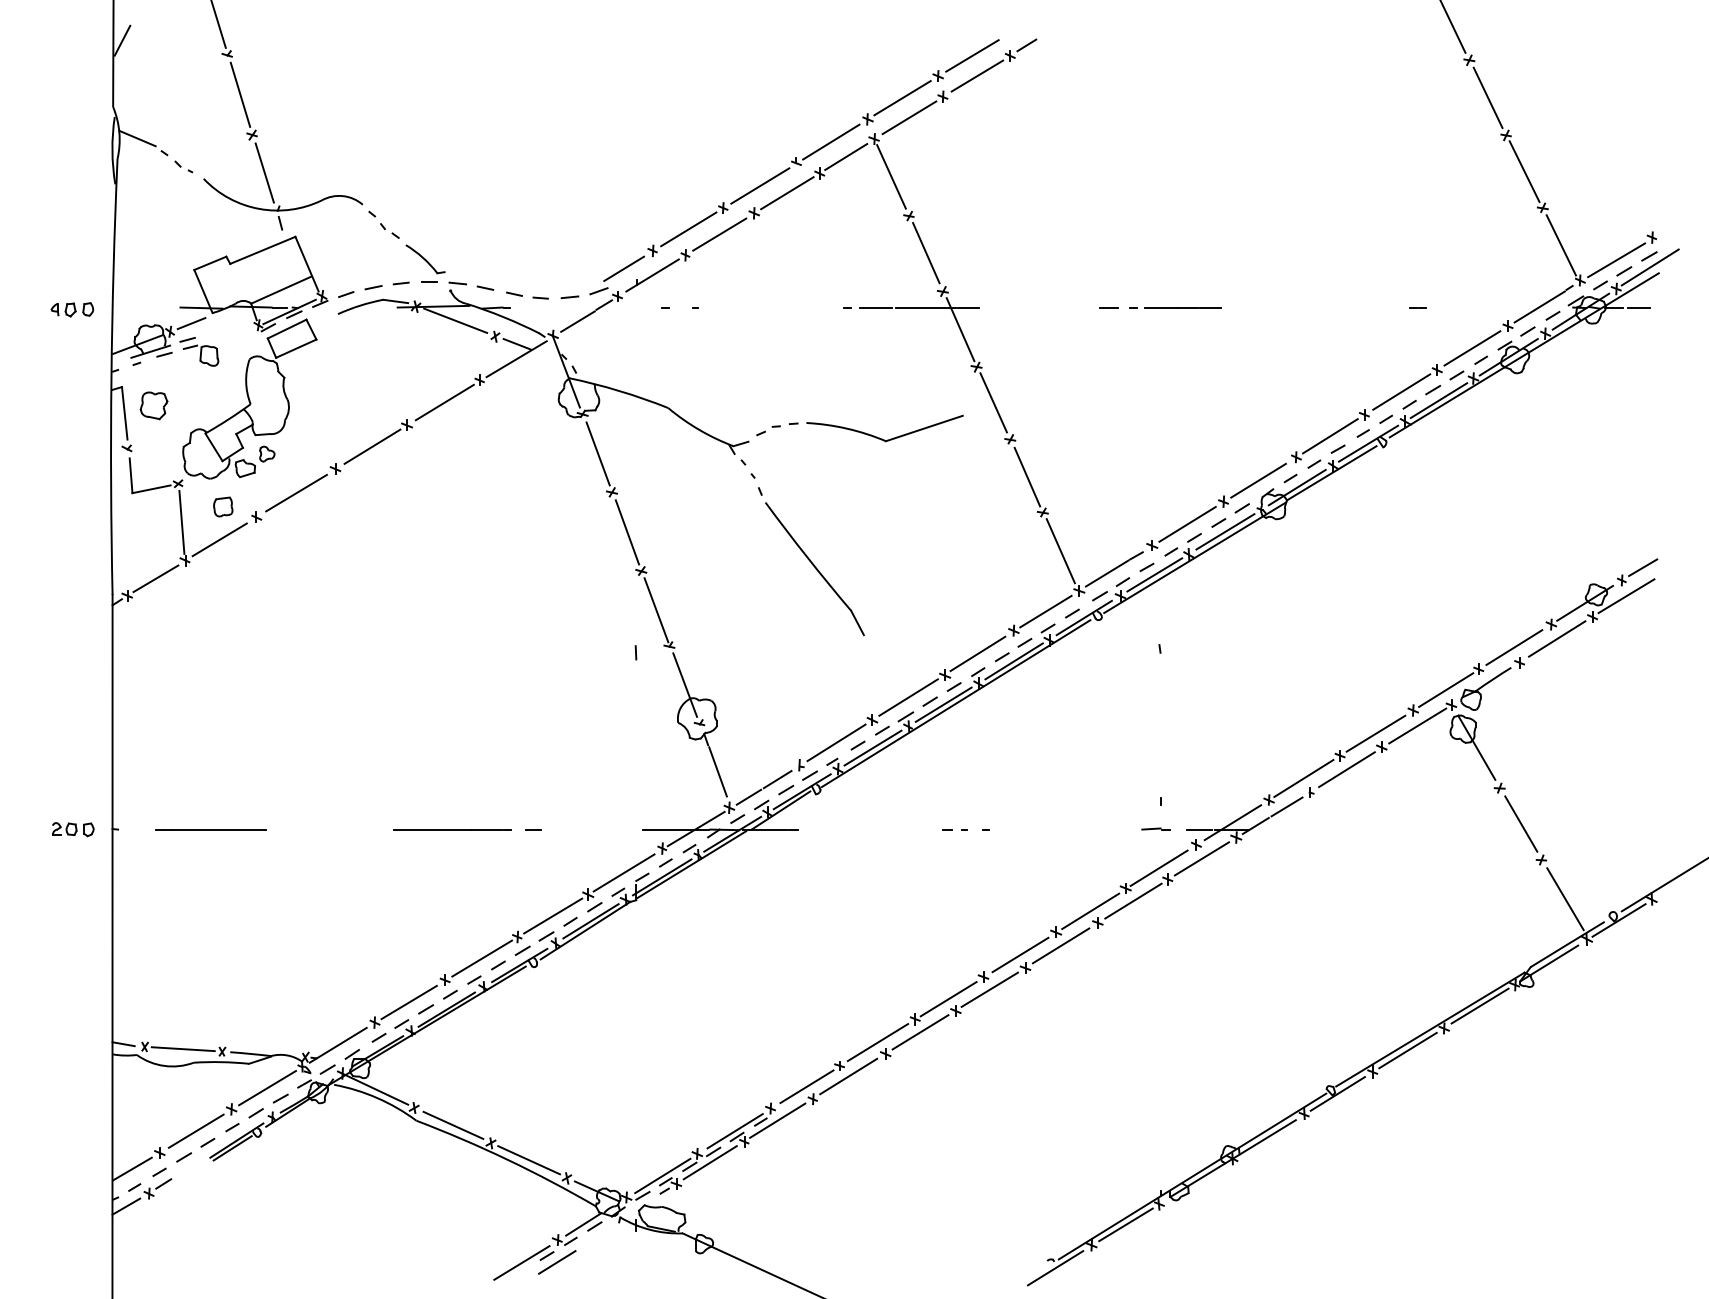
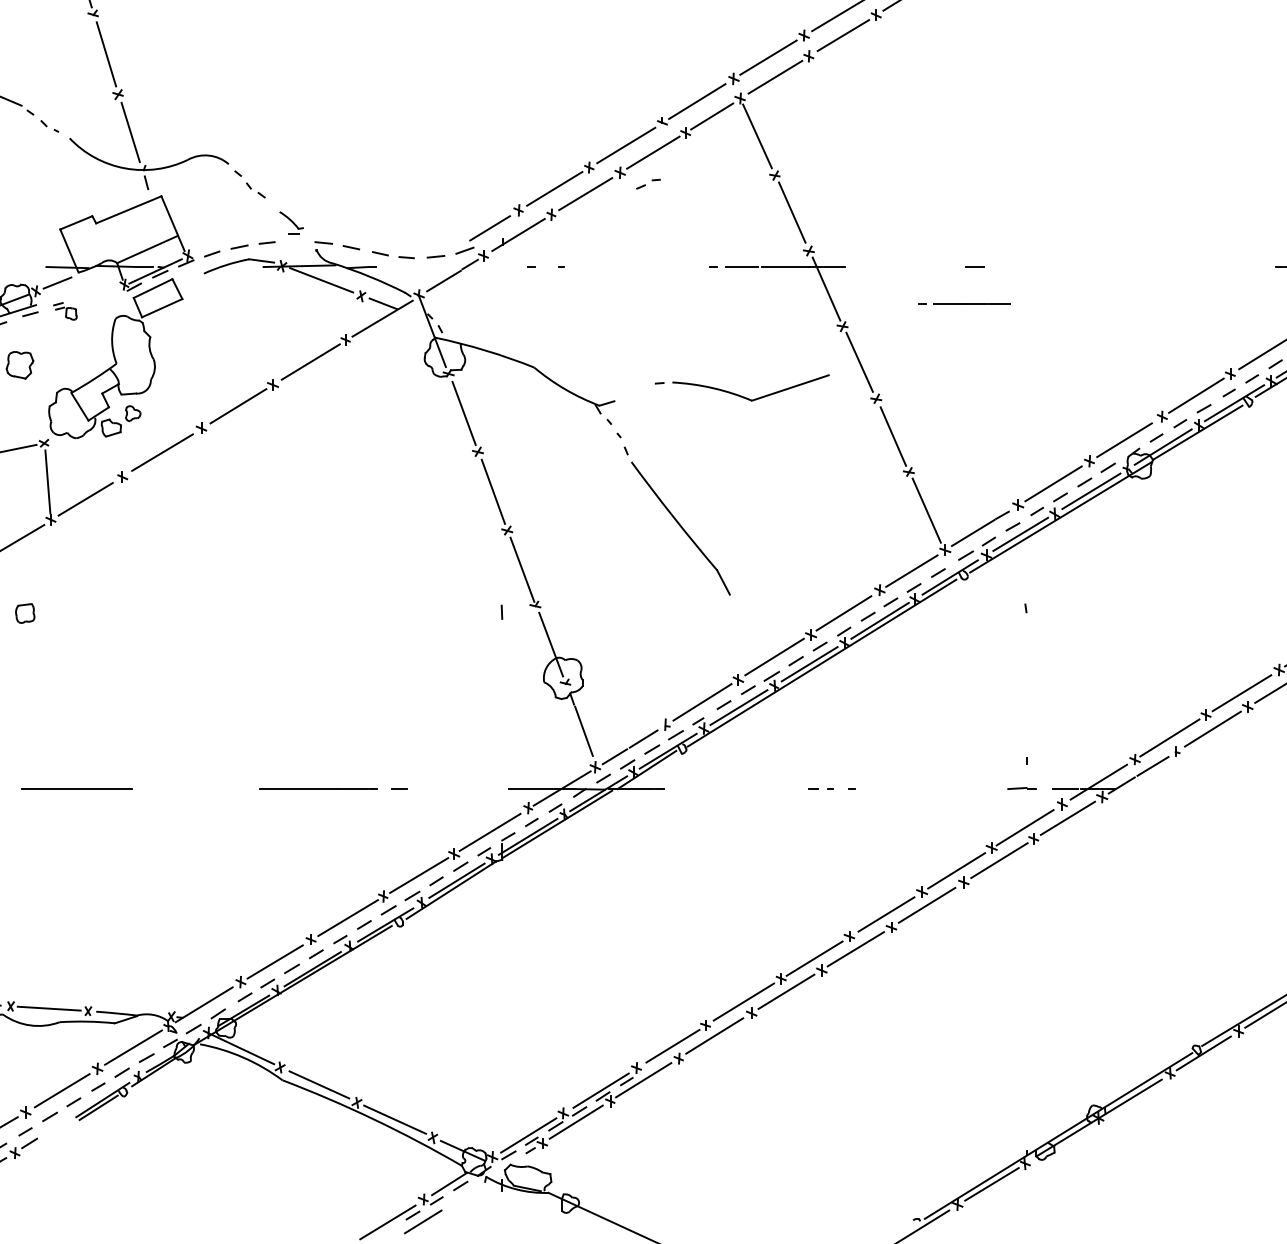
part: (425, 263) -> (291, 222), size x0.6
line: (1175, 307) -> (964, 303), moved
part: (199, 351) -> (65, 310), size x0.6
part: (768, 430) -> (648, 183), moved
part: (223, 506) -> (25, 612), moved

